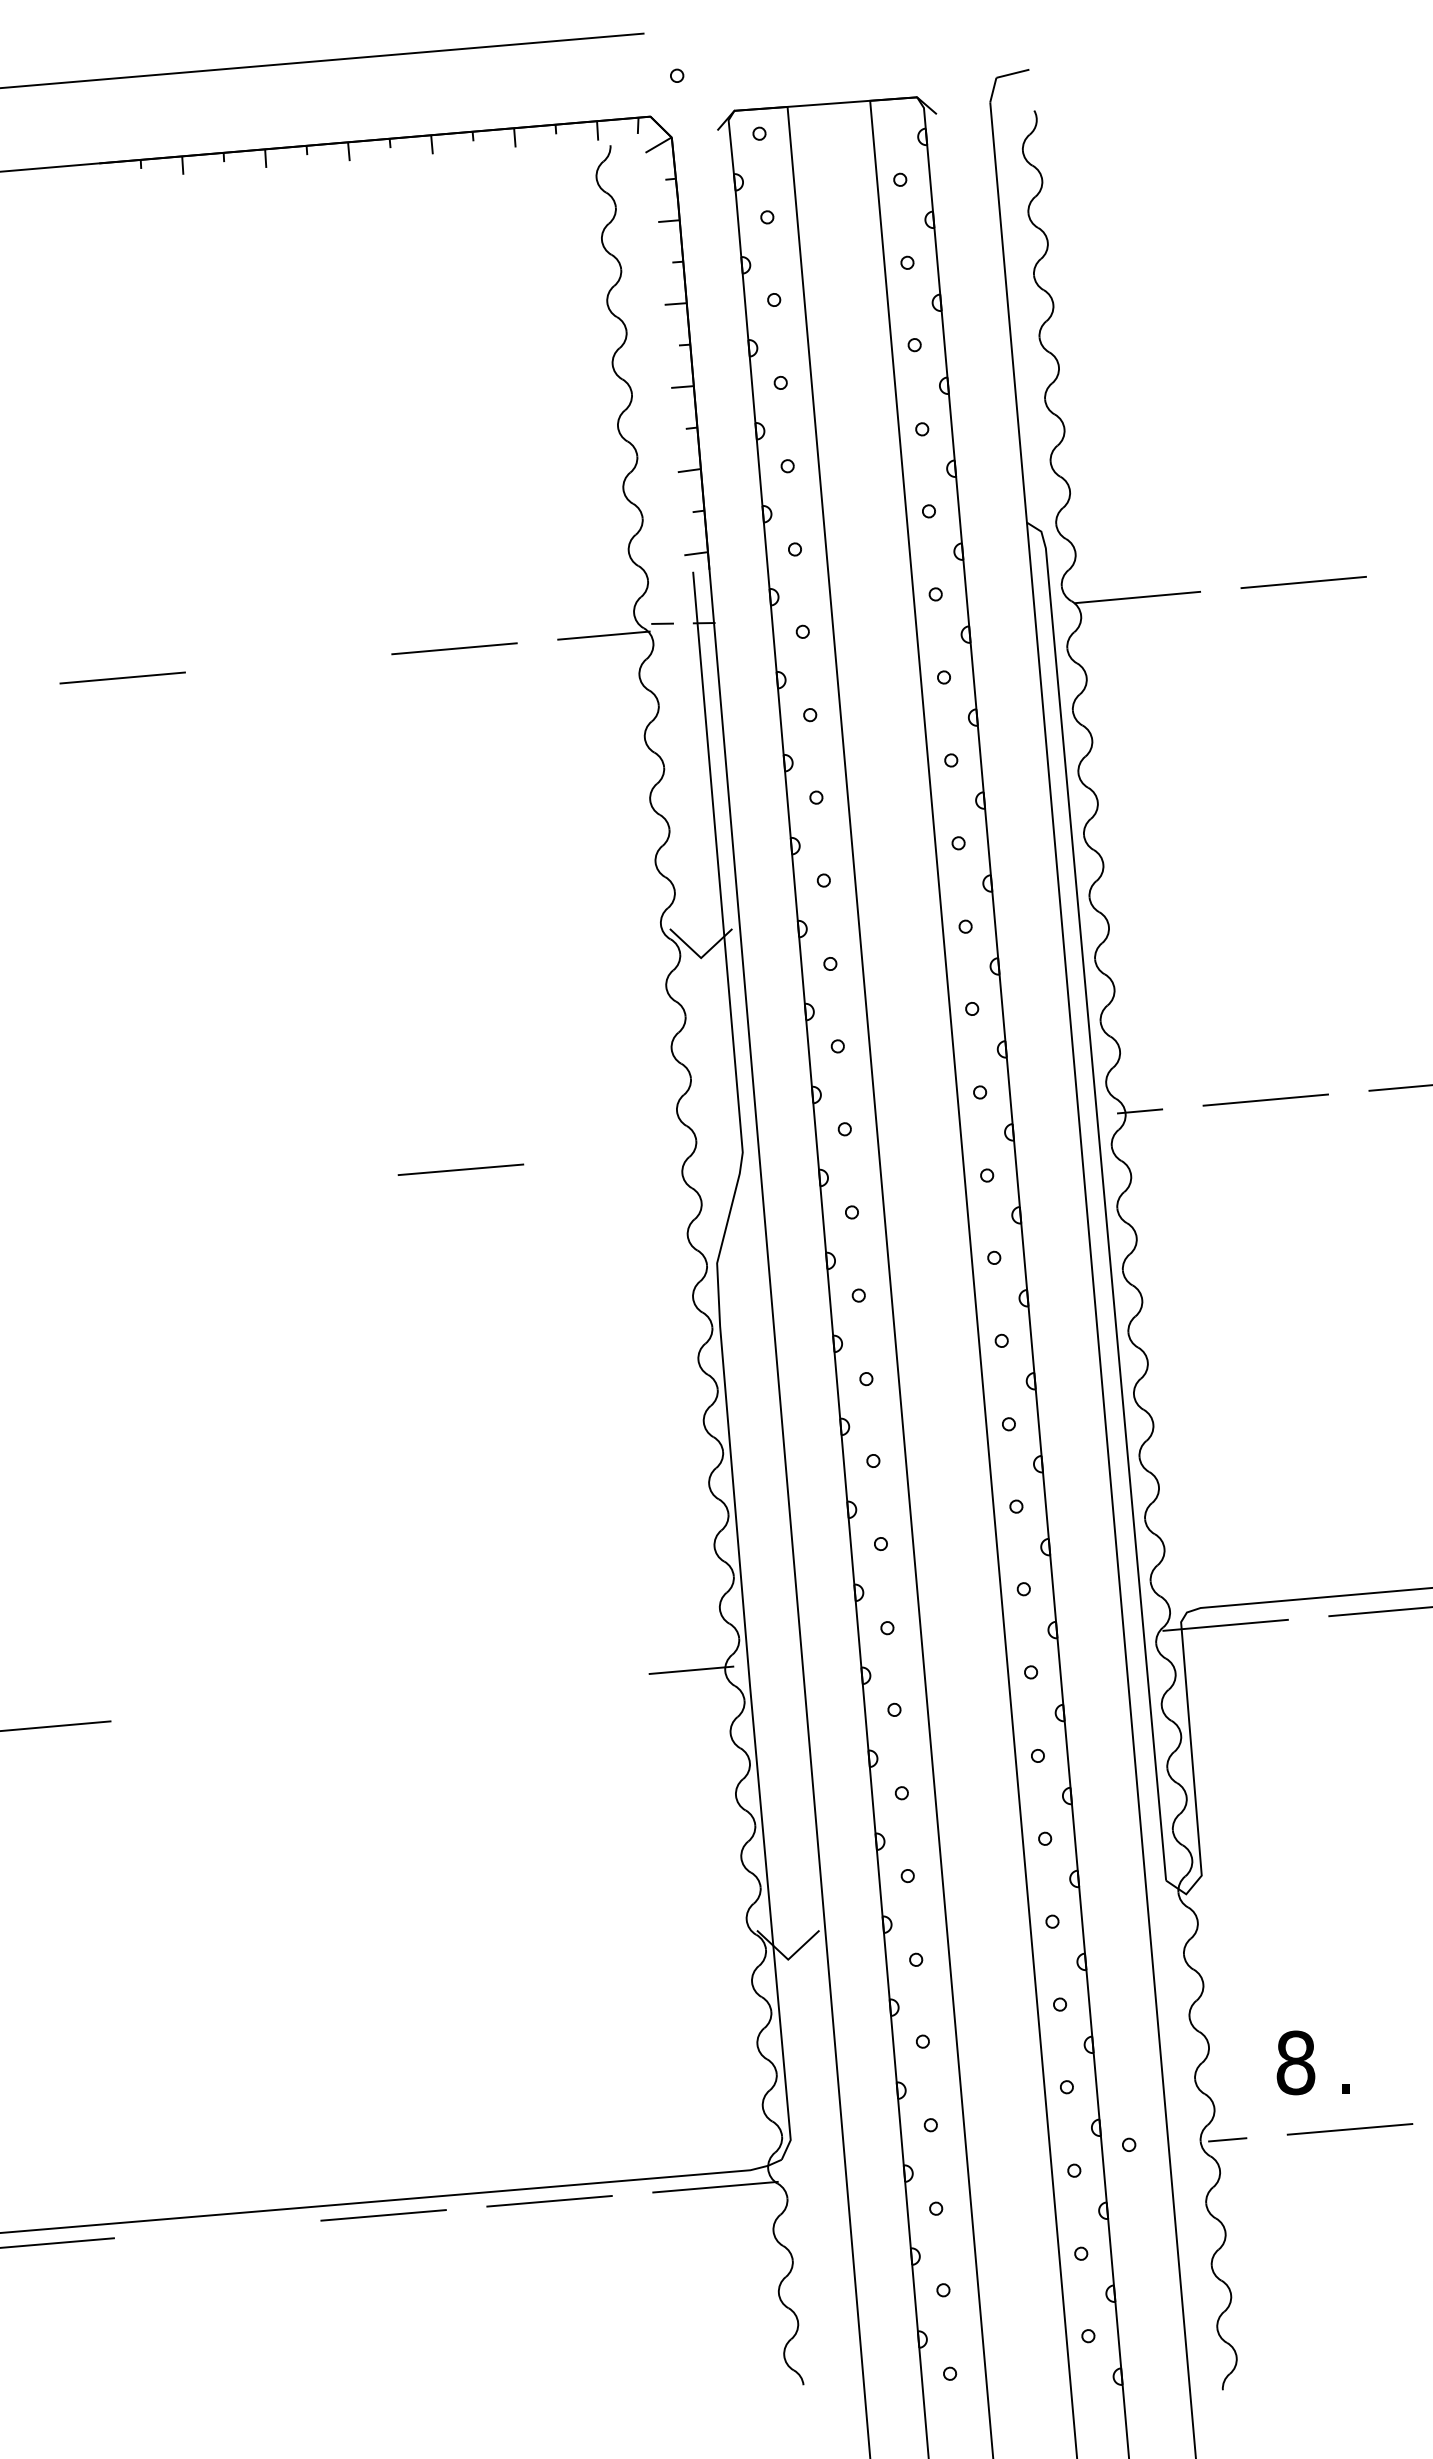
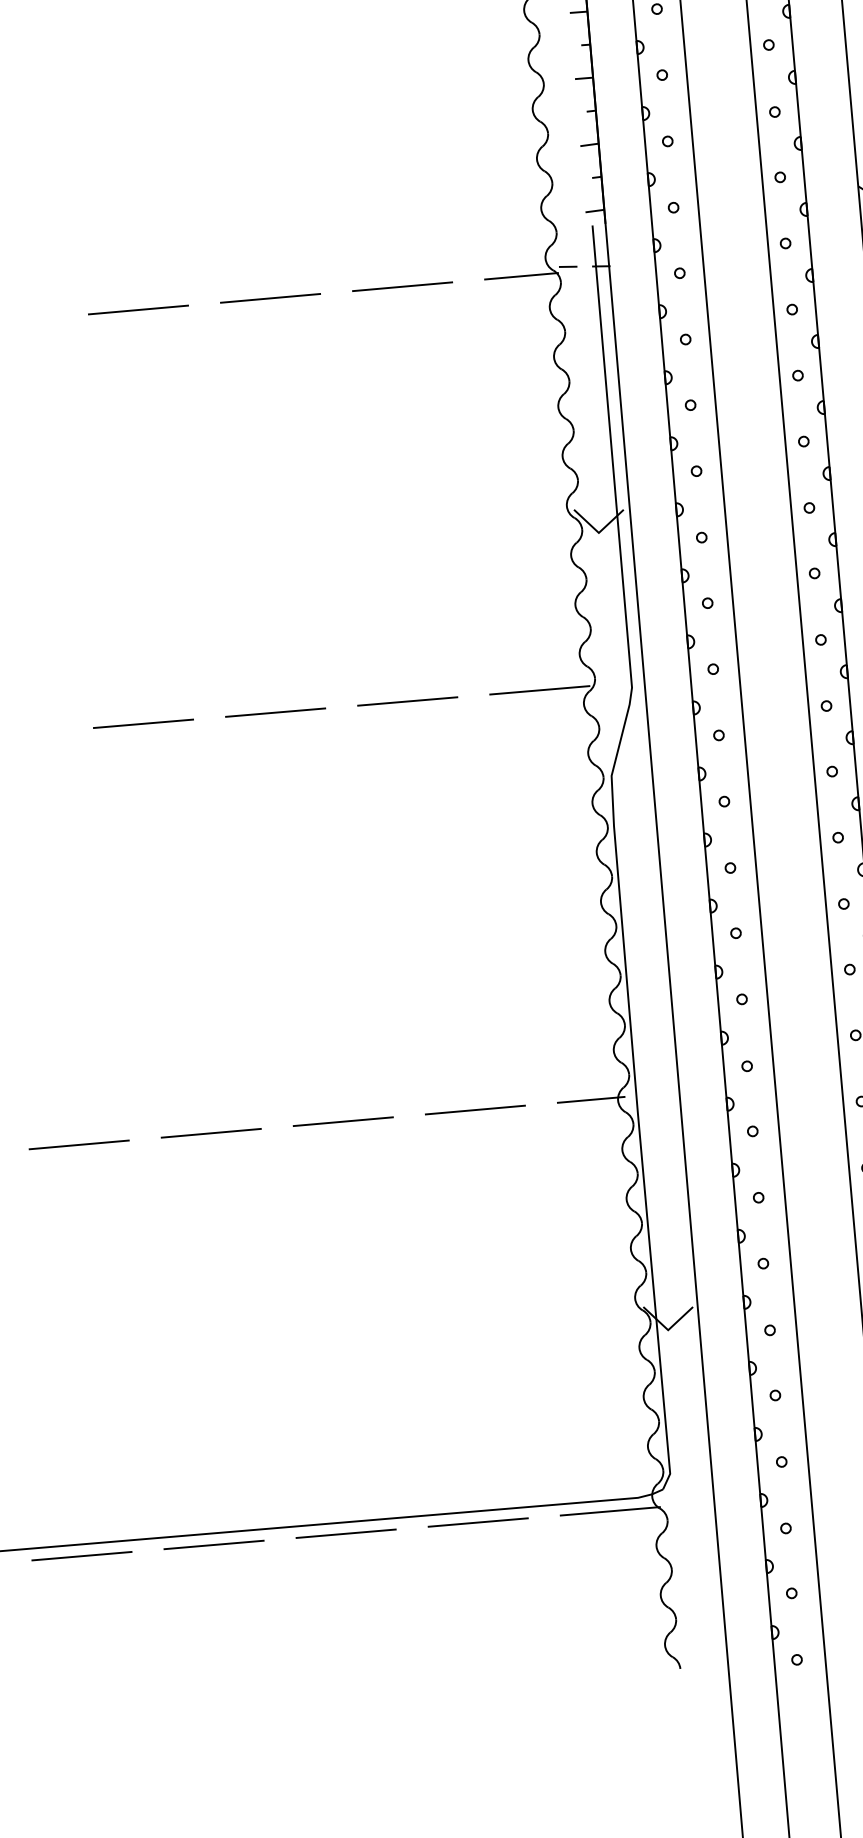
line: (288, 663) -> (270, 298), added
line: (626, 1155) -> (539, 690), added
line: (294, 1183) -> (275, 712), added
line: (128, 1197) -> (143, 723), added
line: (545, 1682) -> (475, 1109), added
line: (379, 1697) -> (342, 1121), added
line: (214, 1711) -> (211, 1132), added
line: (217, 2229) -> (213, 1544), added

